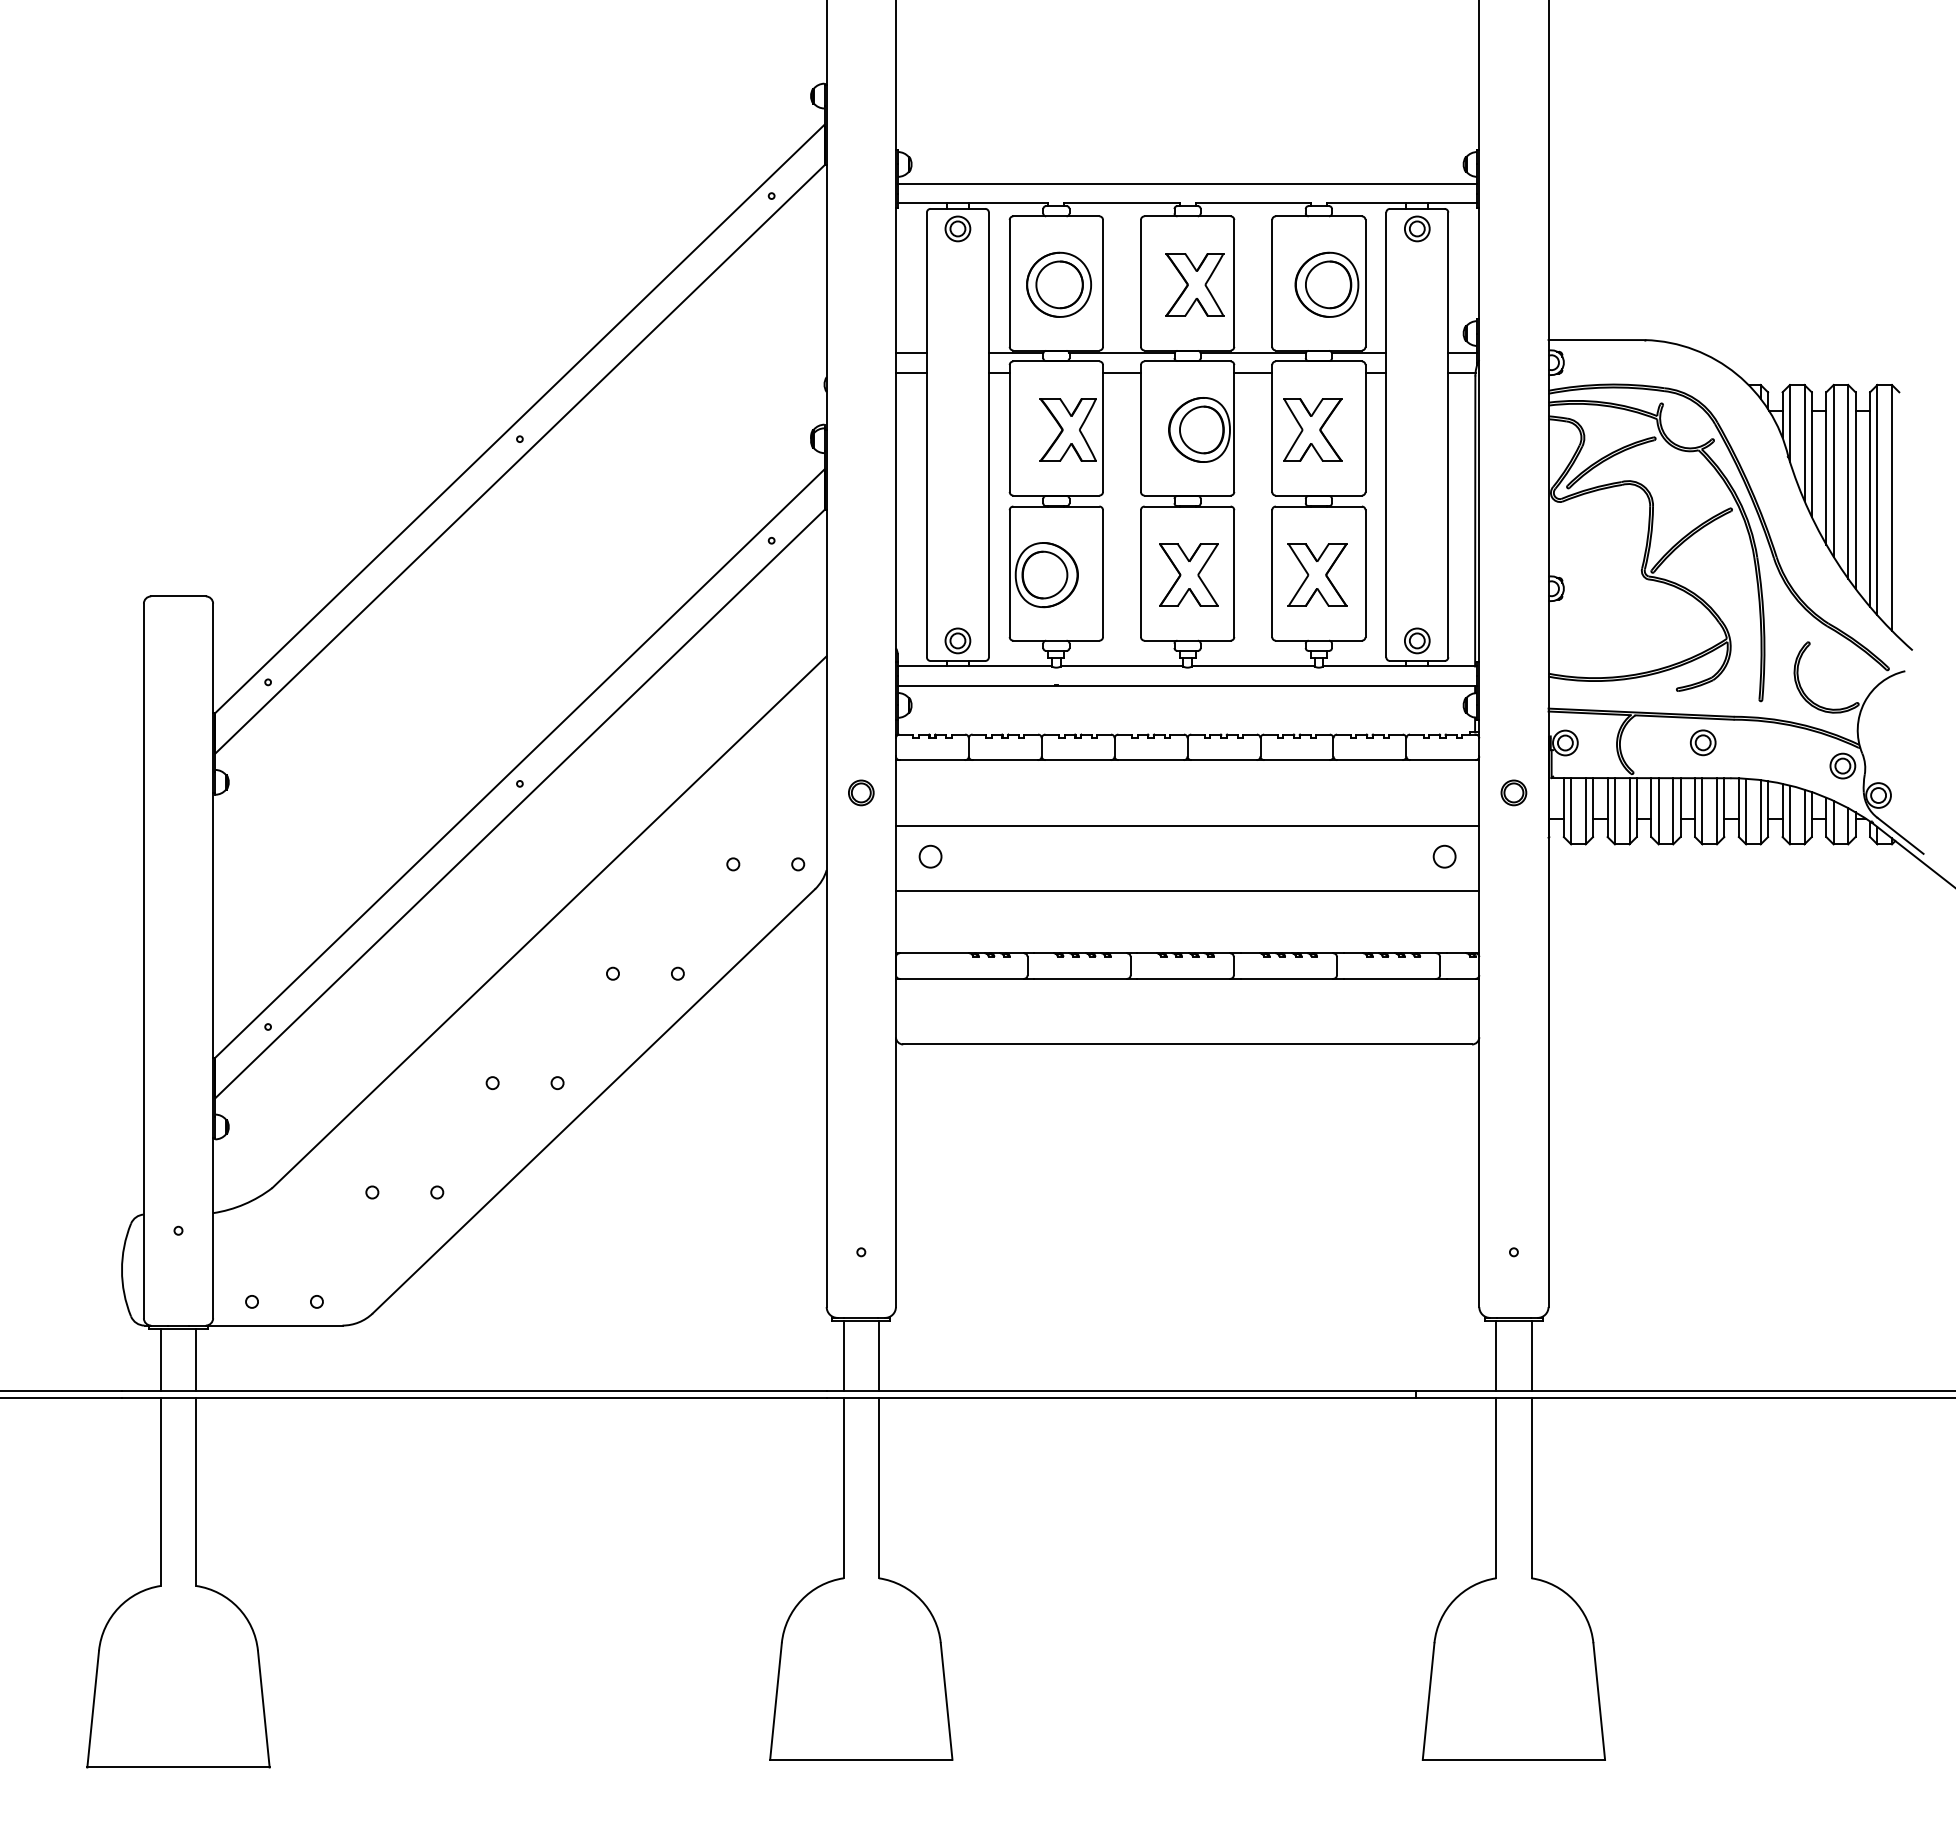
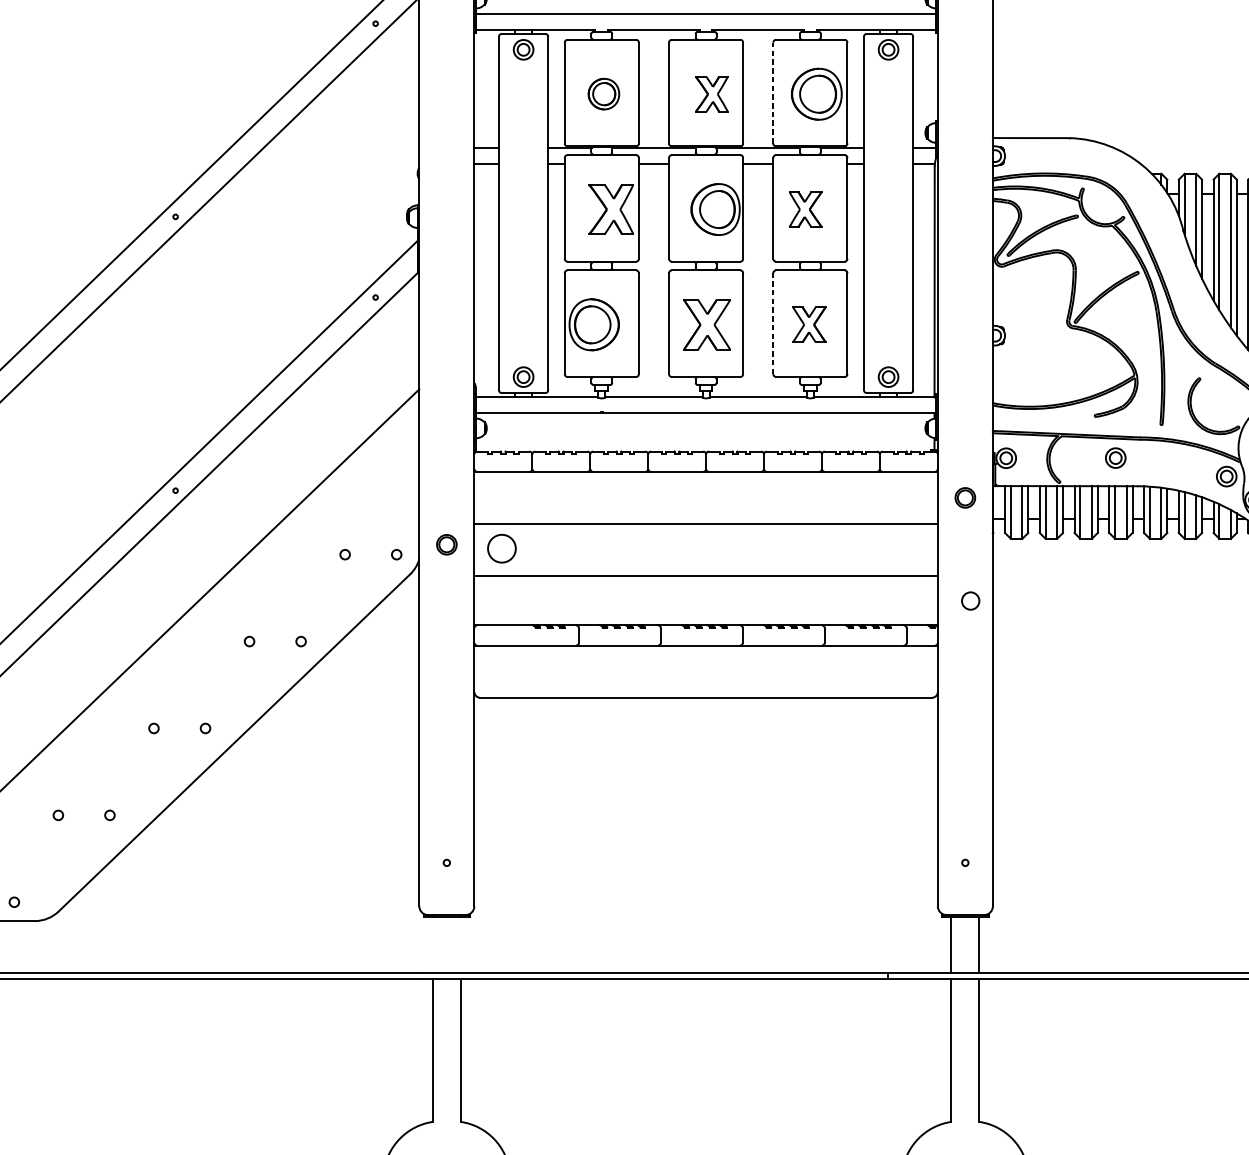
line: (1272, 282) -> (773, 92), solid -> dashed
part: (1058, 284) -> (603, 93), size x0.6
part: (1194, 284) -> (711, 93), size x0.7
part: (1312, 429) -> (805, 209), size x0.7
line: (1272, 573) -> (773, 323), solid -> dashed
part: (1317, 574) -> (809, 324), size x0.7
part: (861, 792) -> (447, 544), moved
circle: (930, 856) -> (501, 548), size x1.6
circle: (1444, 856) -> (970, 600), moved
line: (843, 1355) -> (432, 944), removed
line: (878, 1355) -> (460, 944), removed

